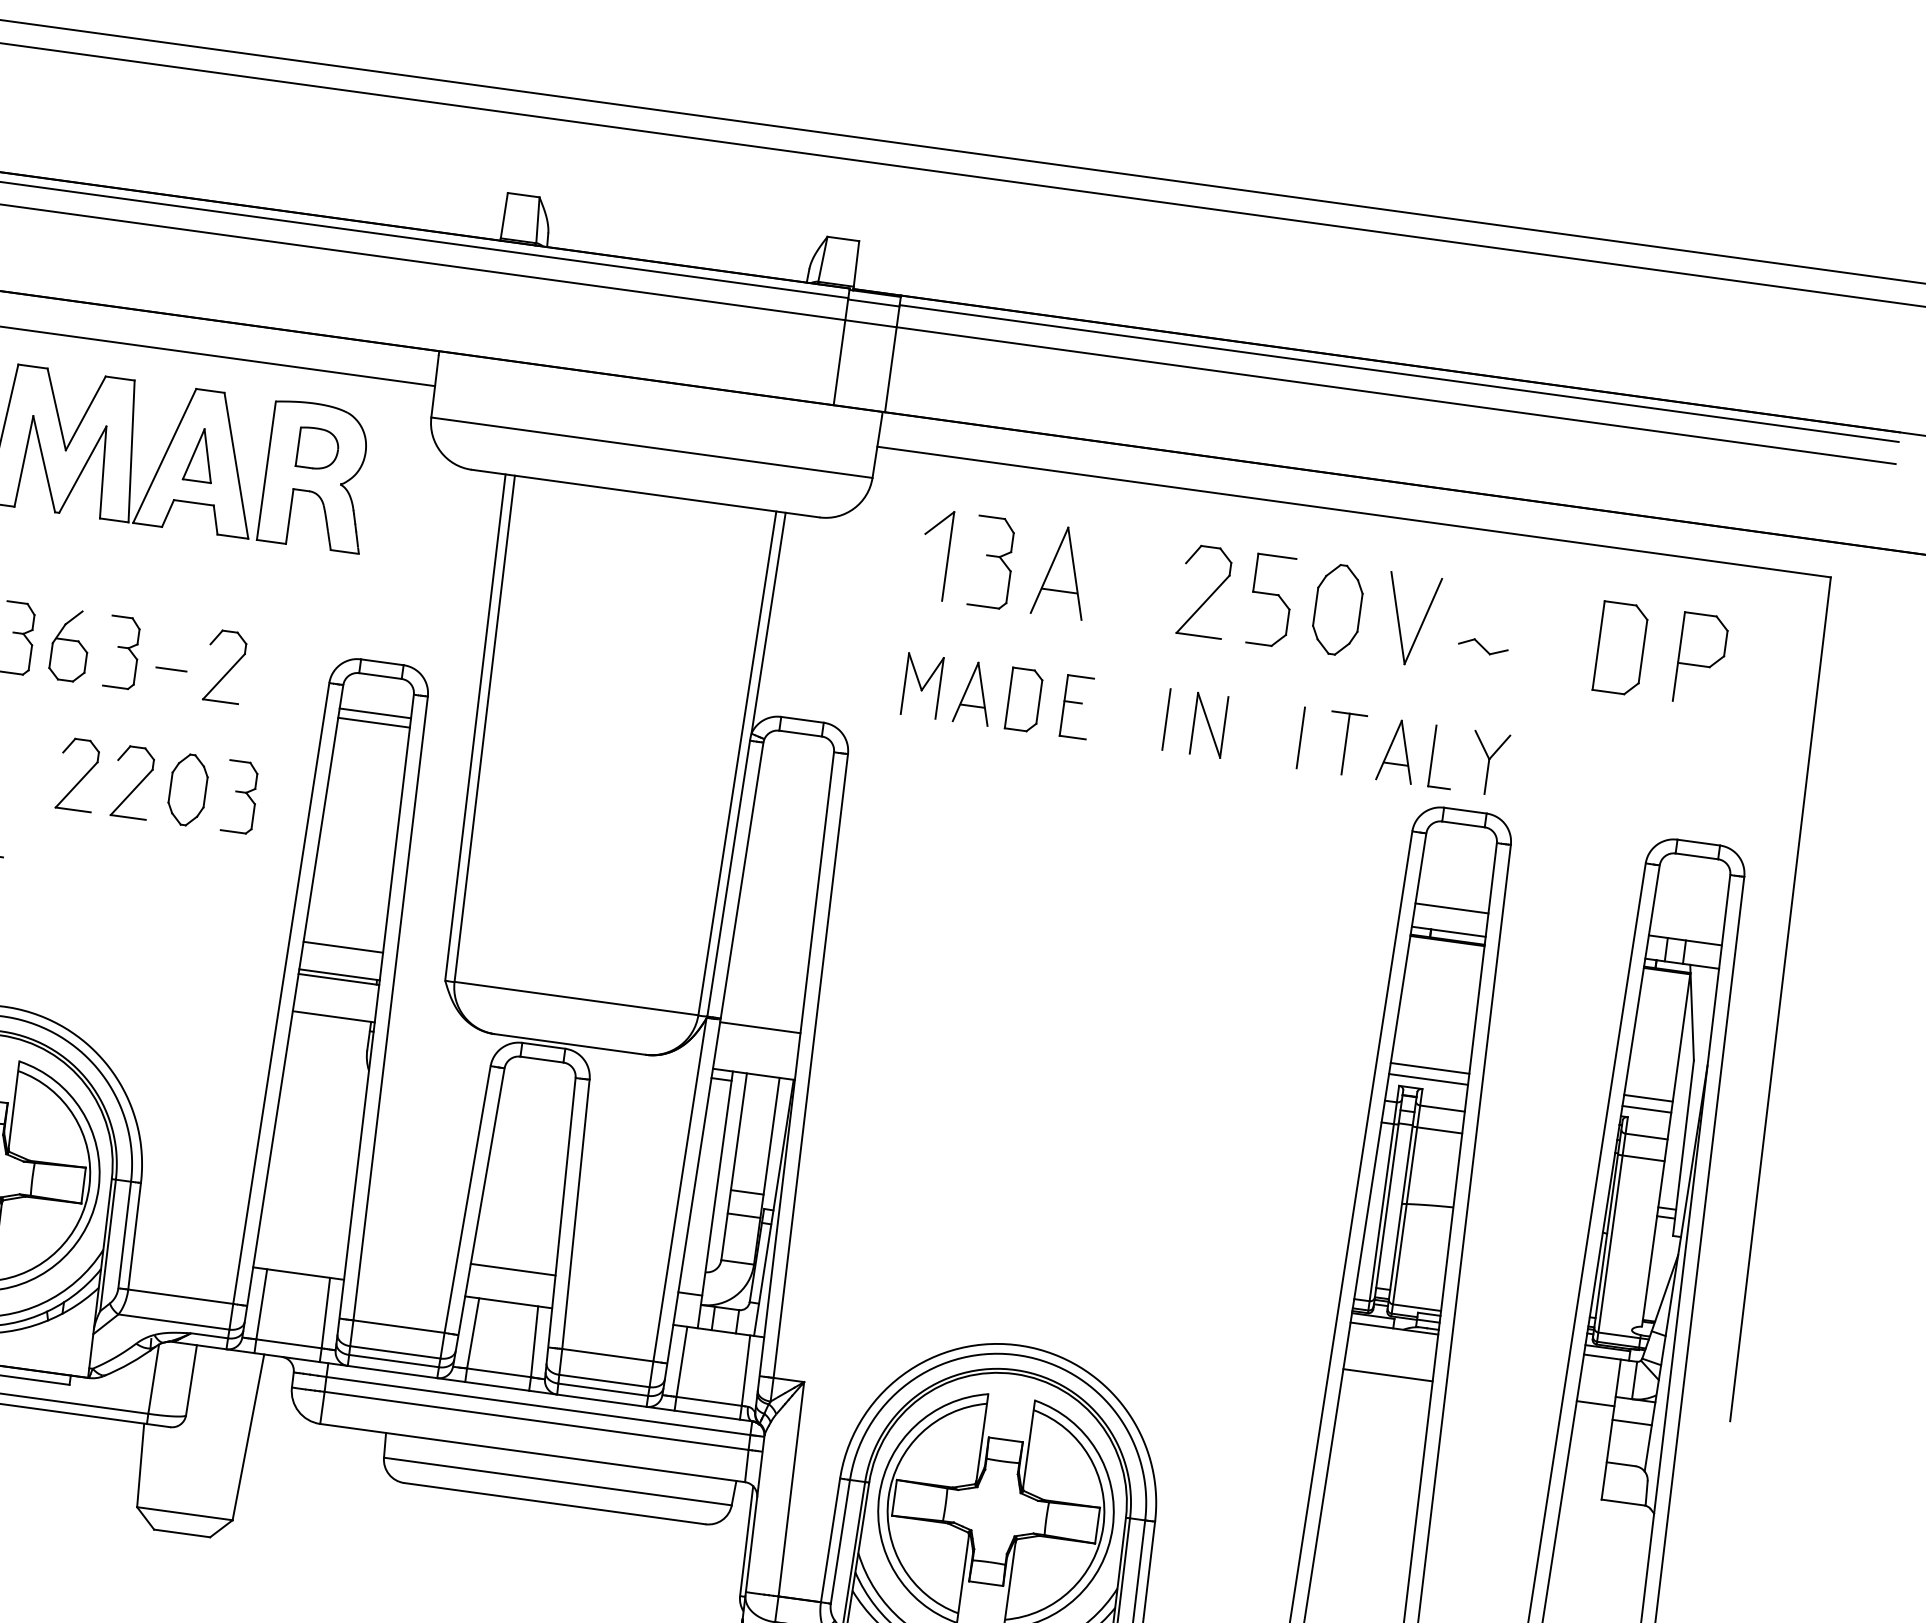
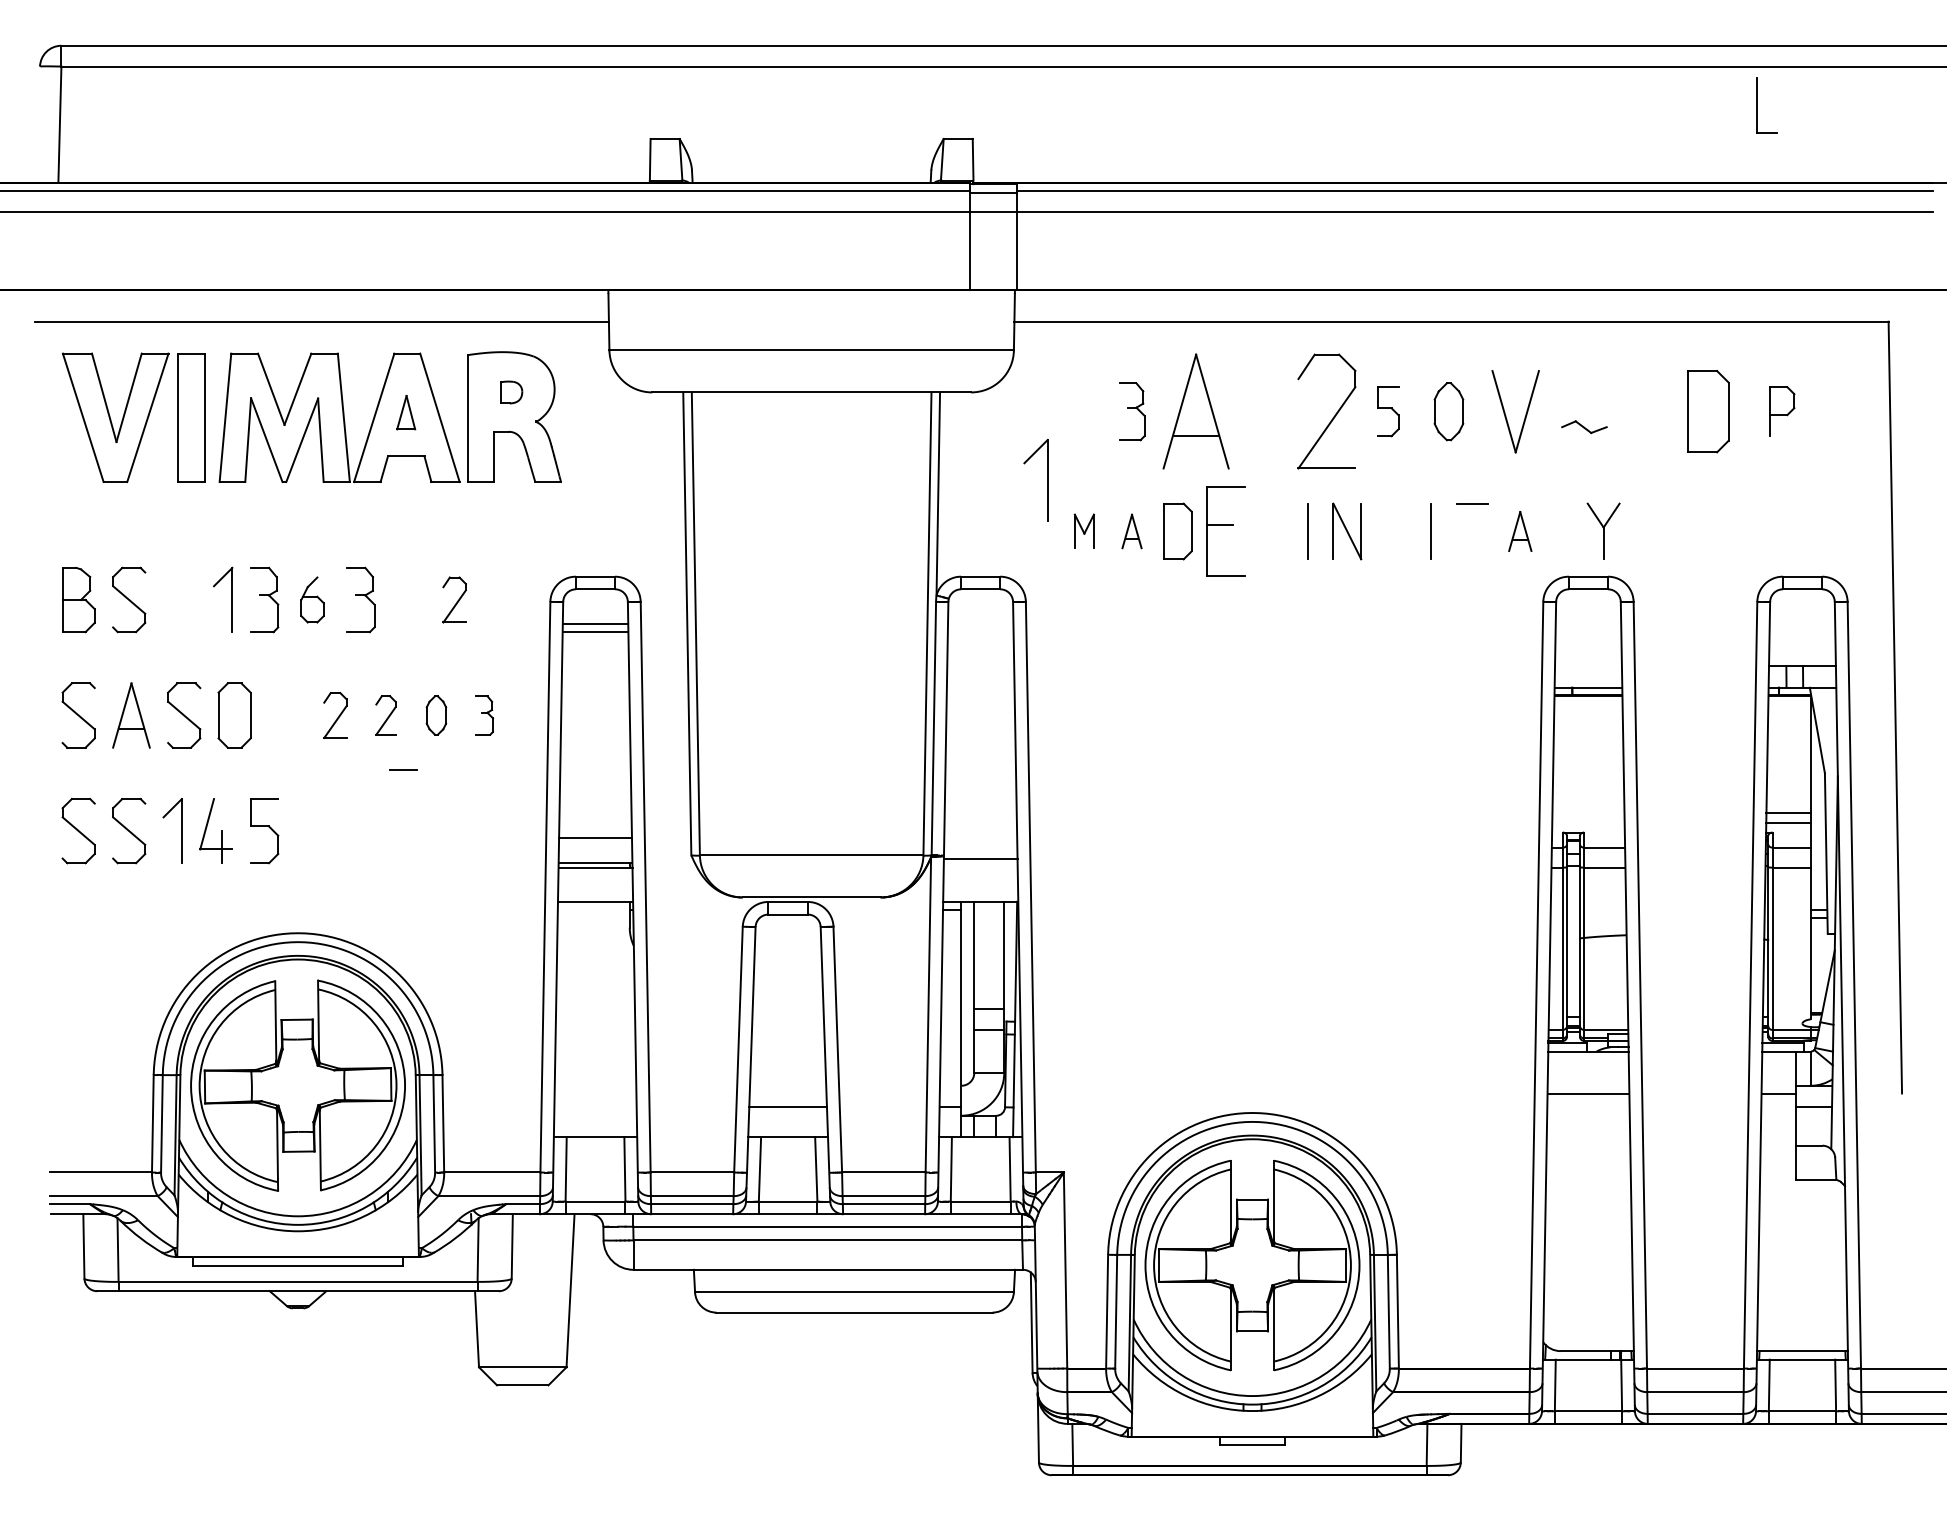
part: (318, 448) -> (511, 392), size x0.6
part: (199, 454) -> (405, 412), size x0.7
part: (948, 556) -> (1047, 480), moved
part: (992, 562) -> (1132, 411), size x0.7
part: (1062, 571) -> (1196, 411), size x1.4
part: (1204, 591) -> (1326, 411), size x1.4
part: (1271, 600) -> (1388, 411), size x0.6
part: (1337, 609) -> (1448, 411), size x0.7
part: (70, 644) -> (312, 599), size x0.7
part: (1701, 659) -> (1782, 411), size x0.6
part: (225, 666) -> (454, 599), size x0.7
line: (171, 668) -> (403, 769), moved
part: (922, 684) -> (1084, 530), size x0.6
part: (973, 693) -> (1131, 531), size x0.6
part: (1076, 707) -> (1225, 531), size x1.6
line: (1345, 744) -> (1472, 531), removed
part: (1397, 751) -> (1520, 531), size x0.7
part: (1432, 755) -> (1757, 105), moved
part: (78, 774) -> (335, 715), size x0.7
part: (132, 782) -> (385, 715), size x0.6
part: (188, 789) -> (436, 715), size x0.6
part: (240, 797) -> (484, 715), size x0.6
line: (1451, 908) -> (1588, 666), removed
line: (1430, 1067) -> (1588, 812), removed
line: (1428, 1079) -> (1588, 823), removed

